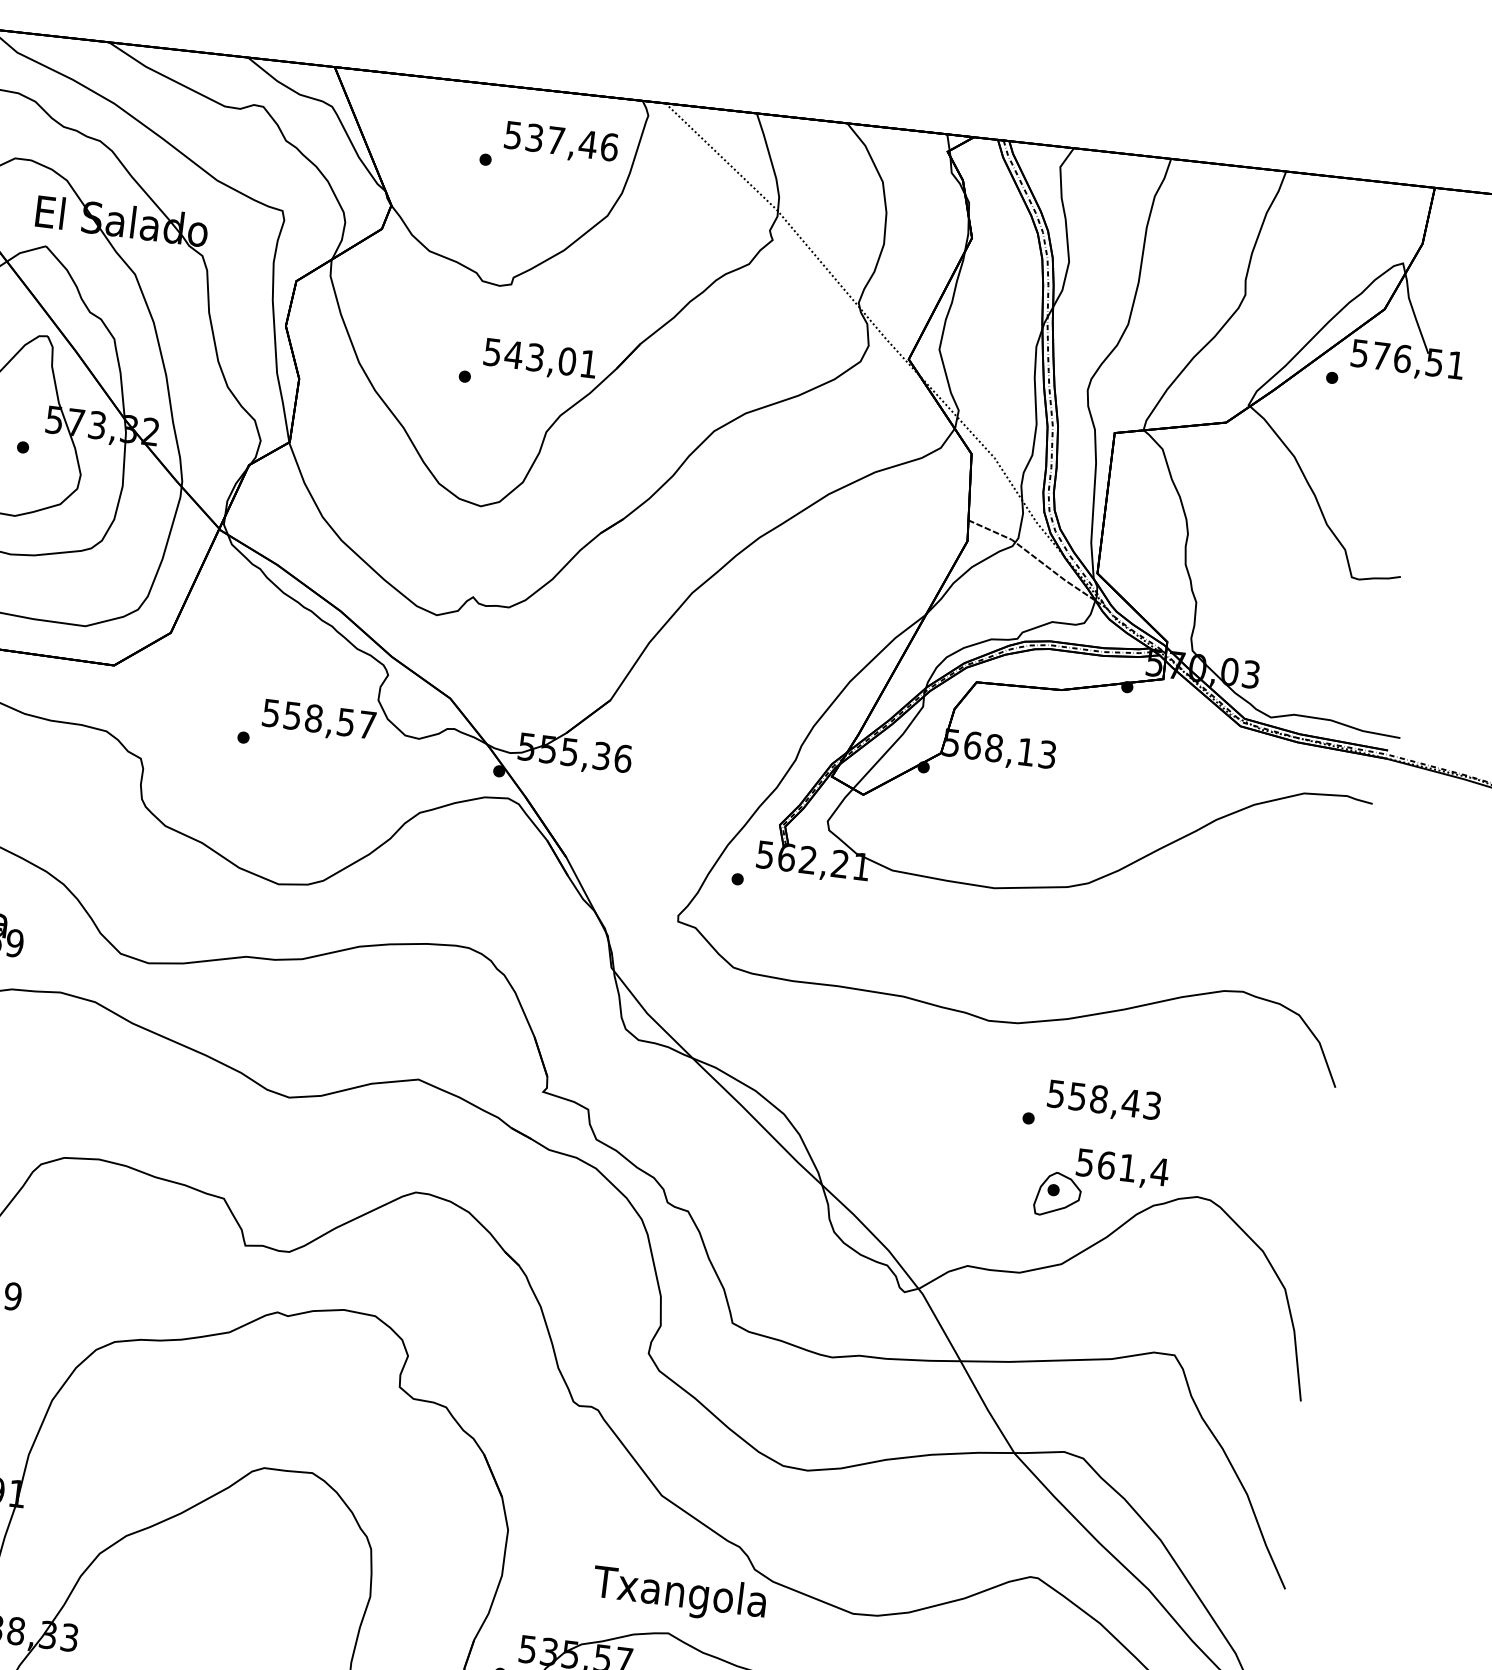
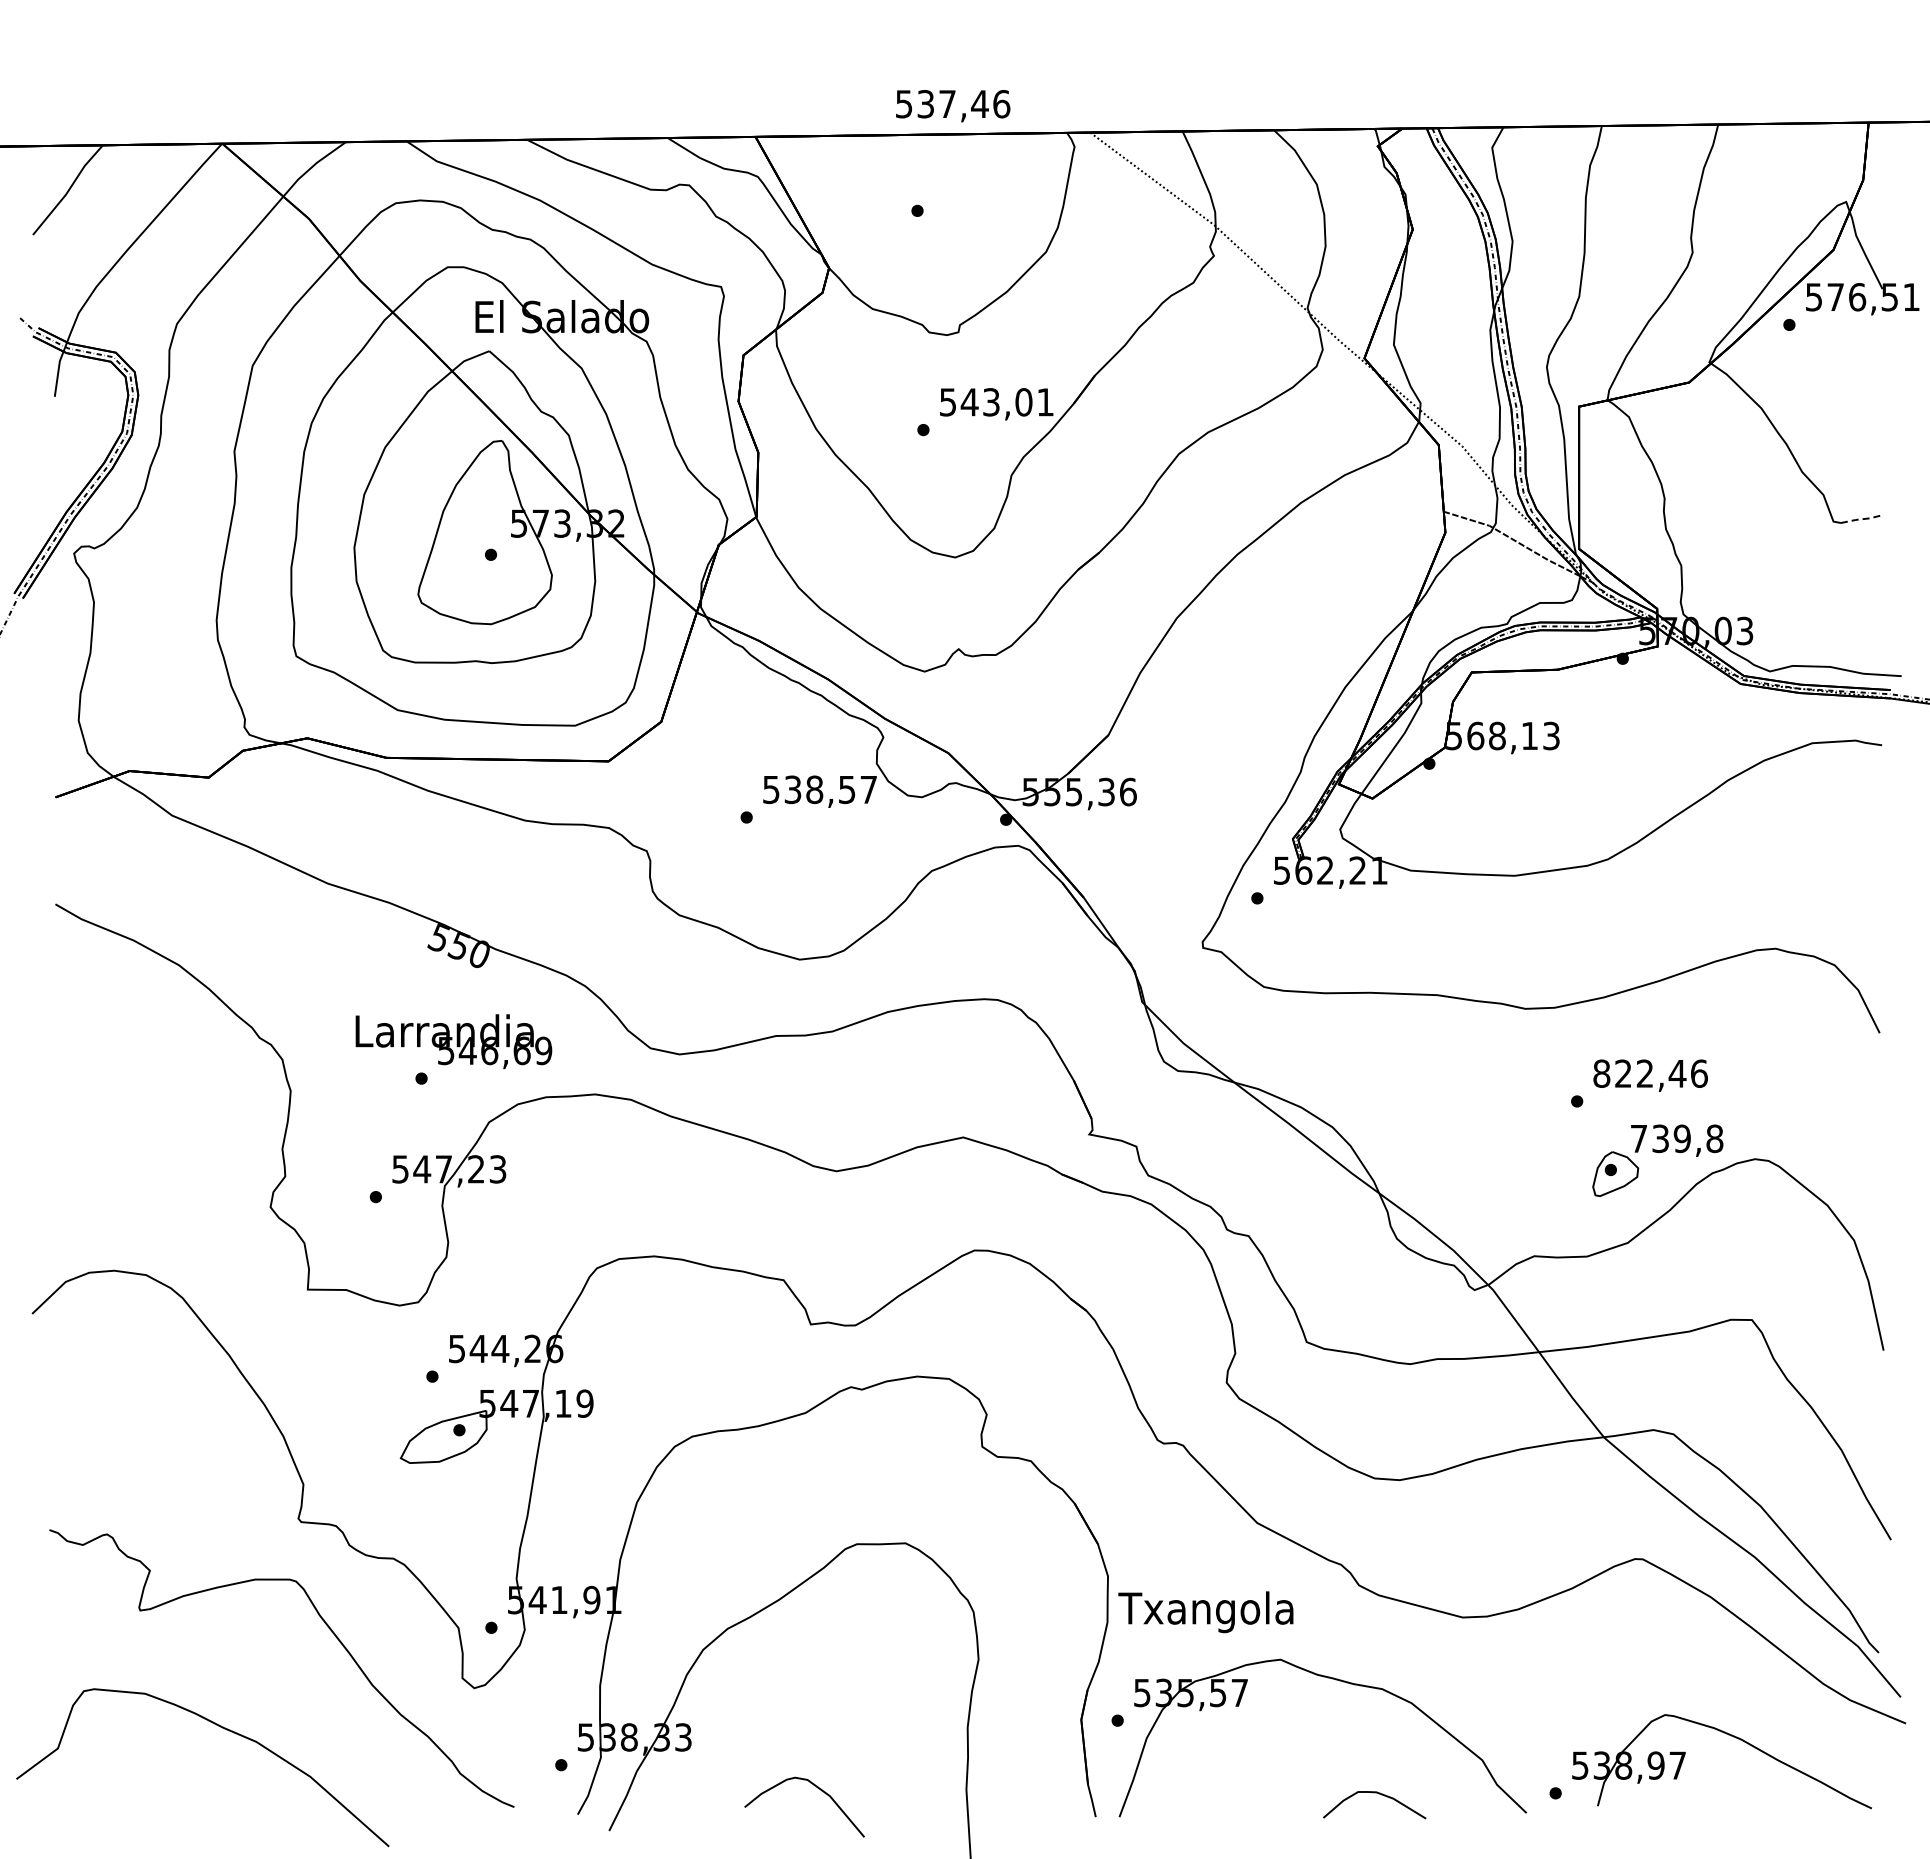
text: (561, 143) -> (953, 106), moved
line: (1379, 578) -> (1861, 519), solid -> dashed
text: (293, 715) -> (793, 789), 558,57 -> 538,57
text: (1104, 1099) -> (1650, 1073), 558,43 -> 822,46
text: (1123, 1167) -> (1677, 1138), 561,4 -> 739,8
text: (678, 1595) -> (1205, 1612), moved

